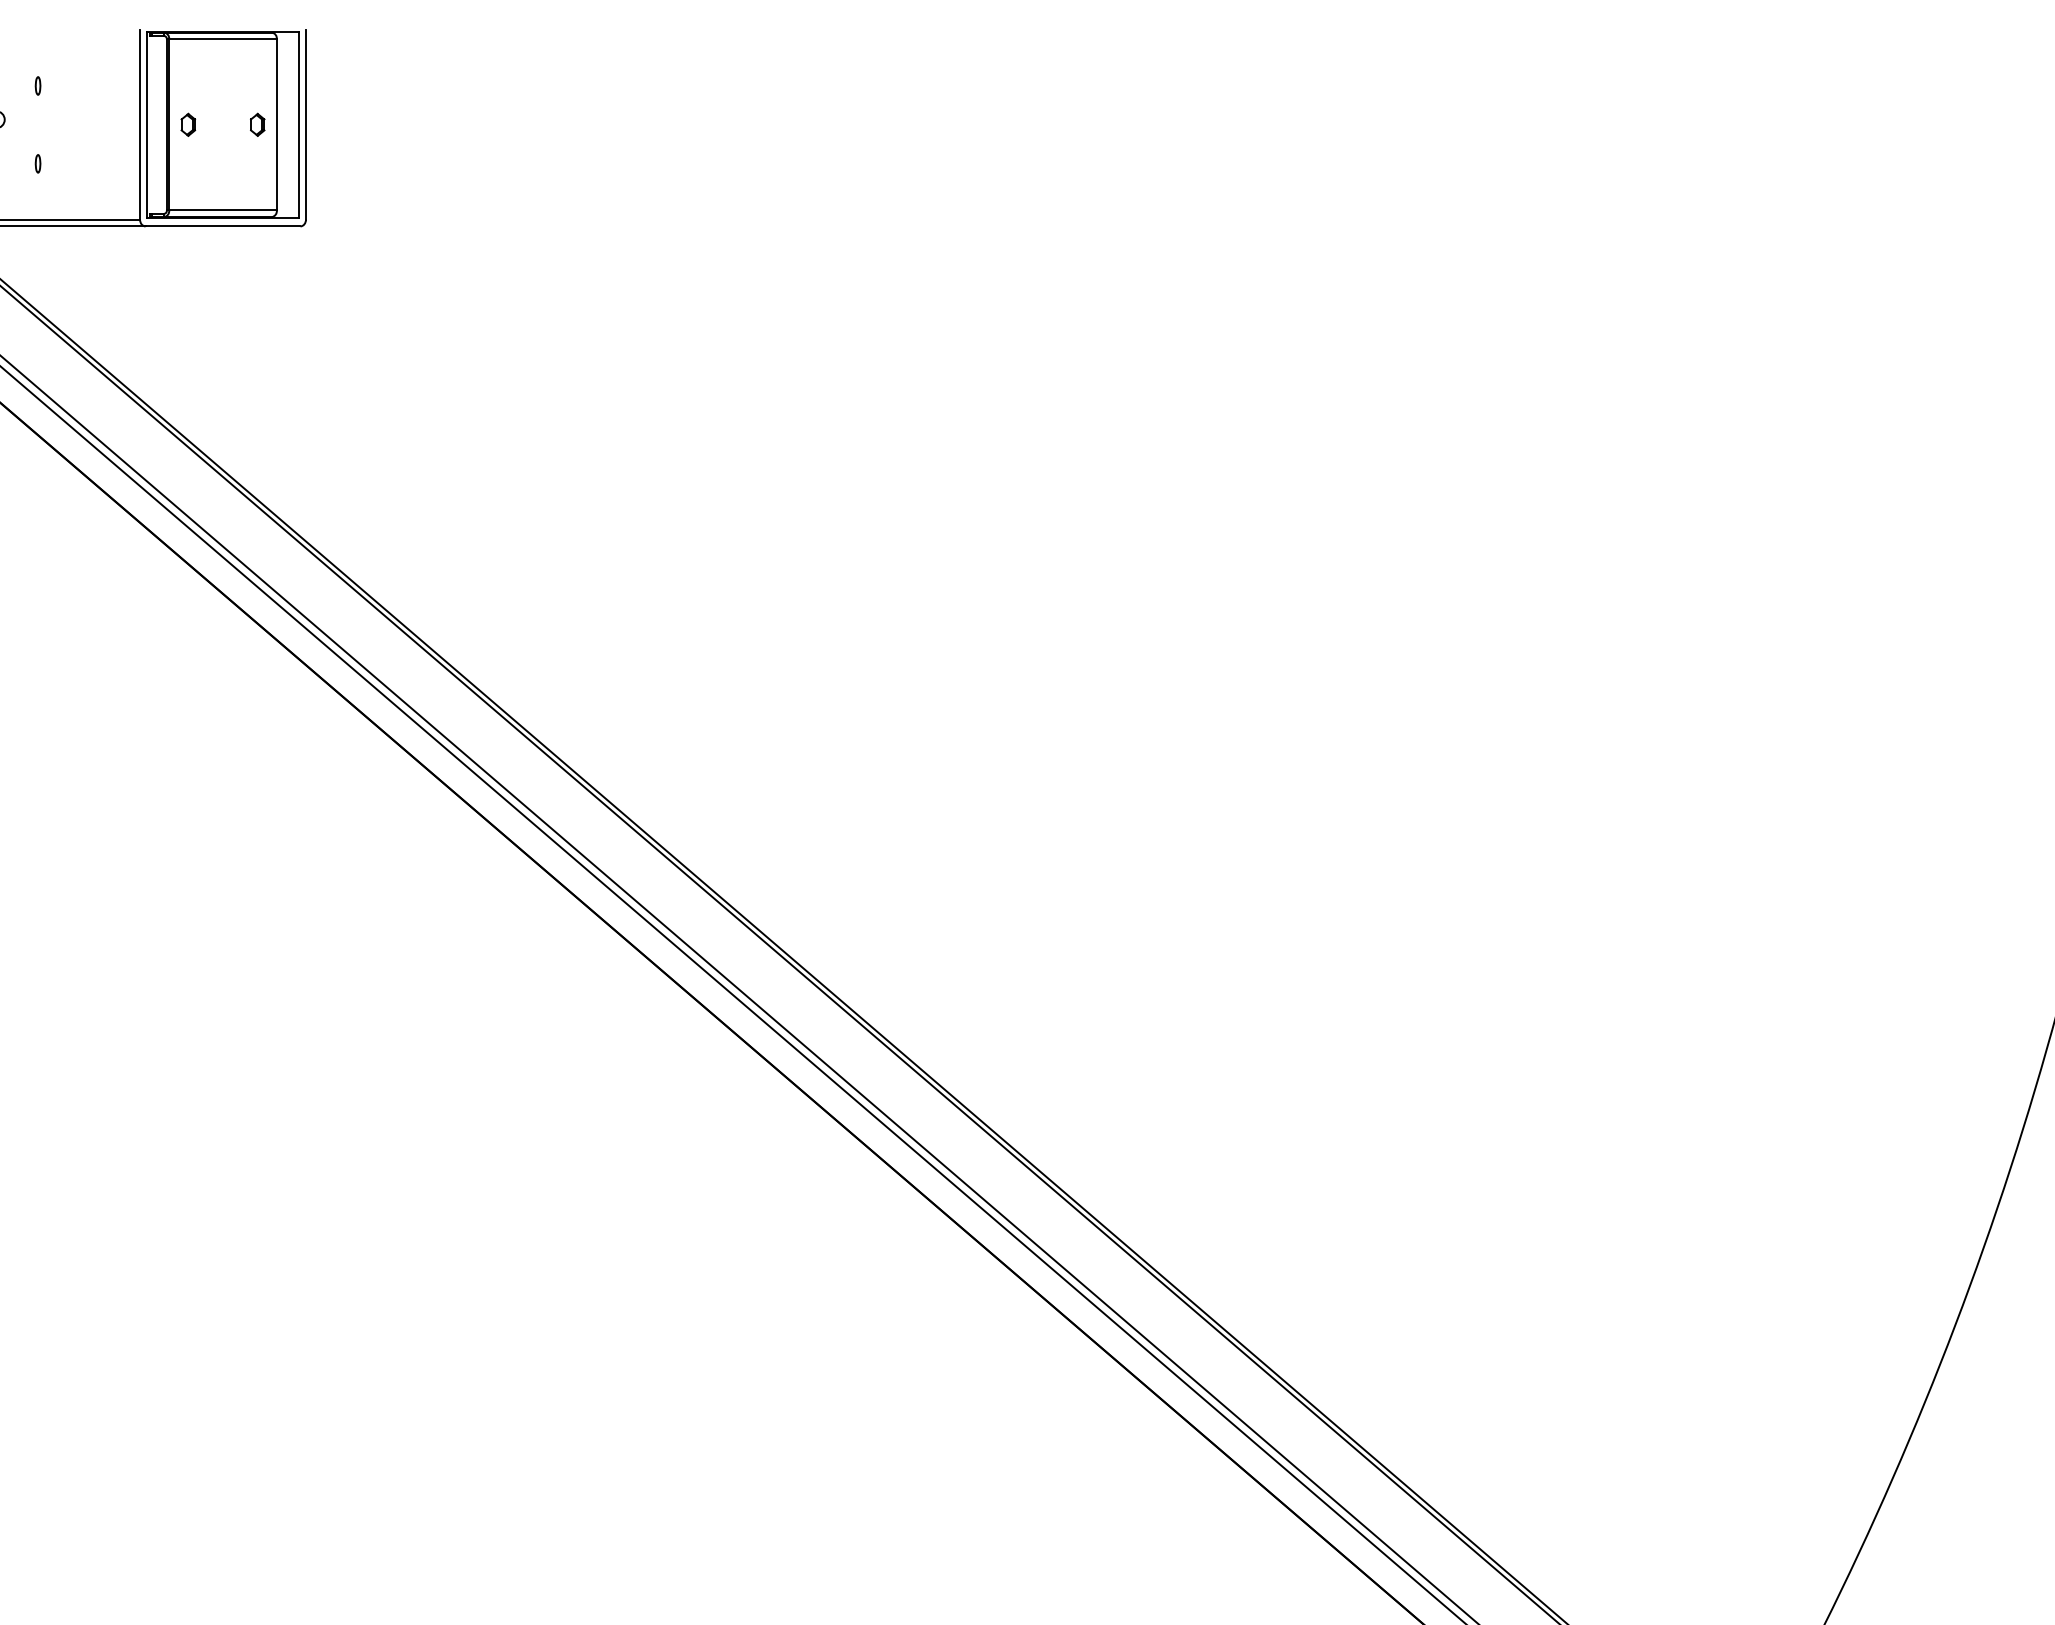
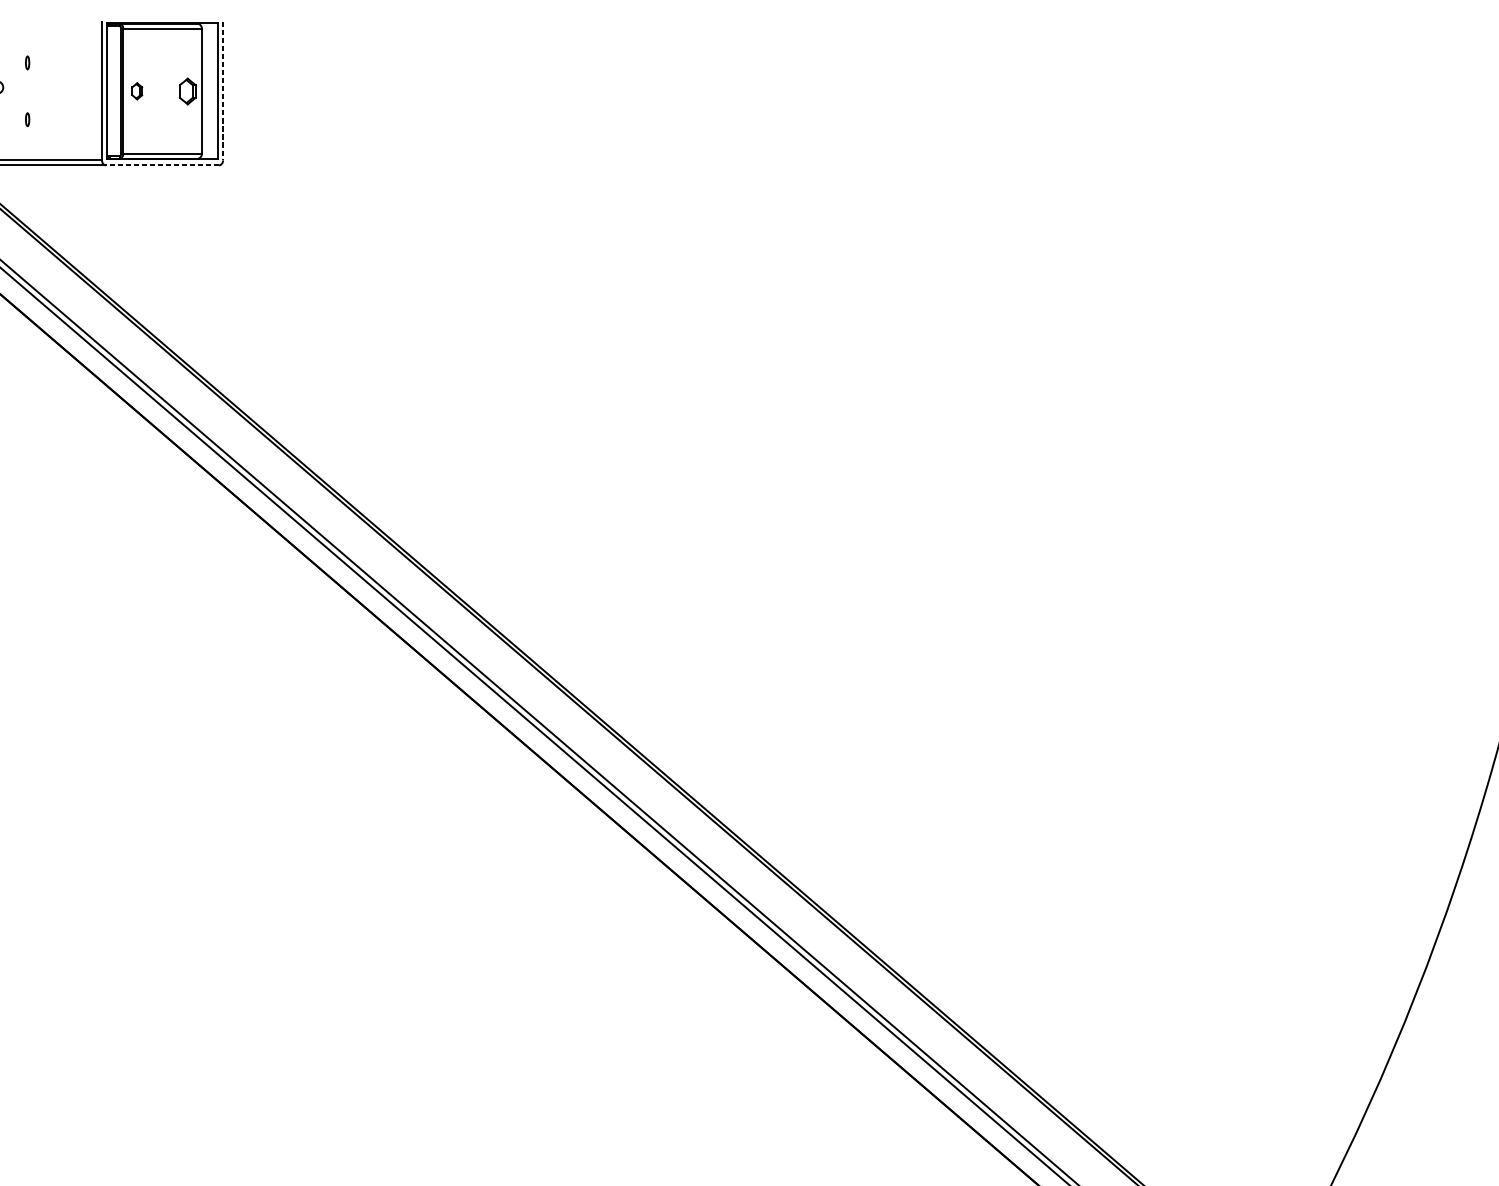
part: (257, 124) -> (187, 91), size x1.6
line: (306, 124) -> (223, 91), solid -> dashed
line: (222, 226) -> (162, 165), solid -> dashed

